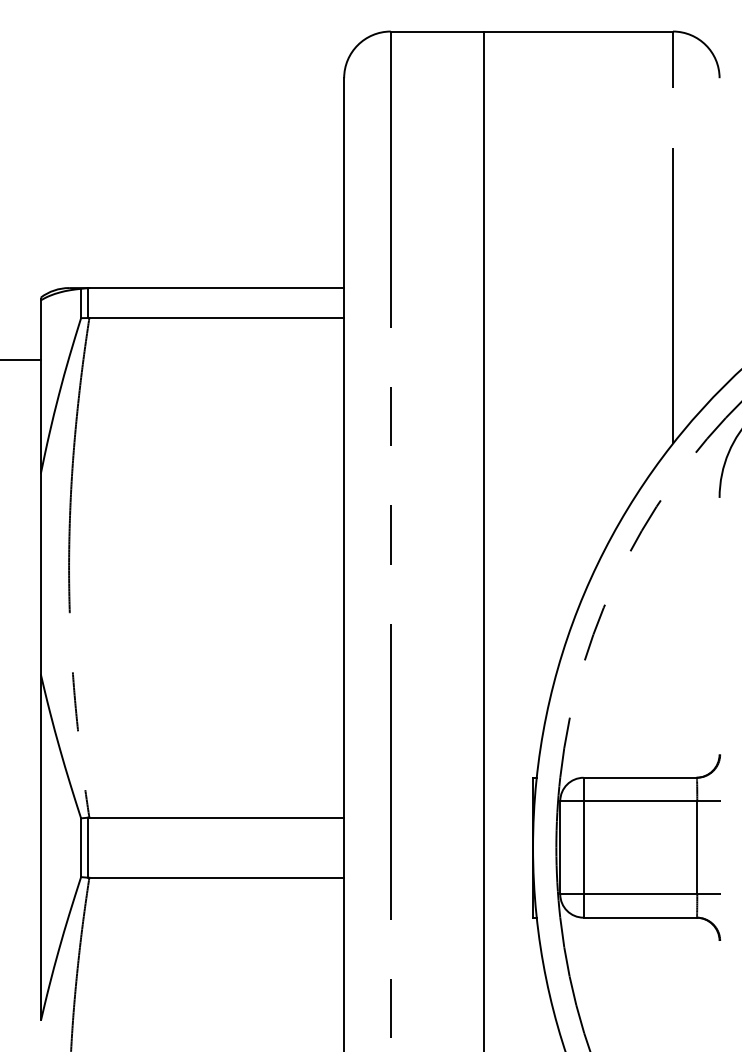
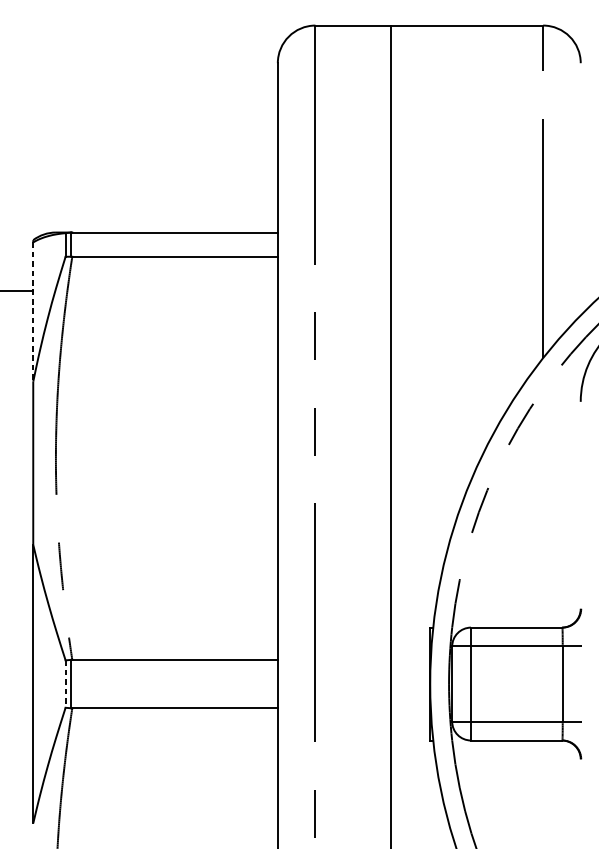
line: (41, 387) -> (33, 312), solid -> dashed
line: (81, 848) -> (65, 684), solid -> dashed

